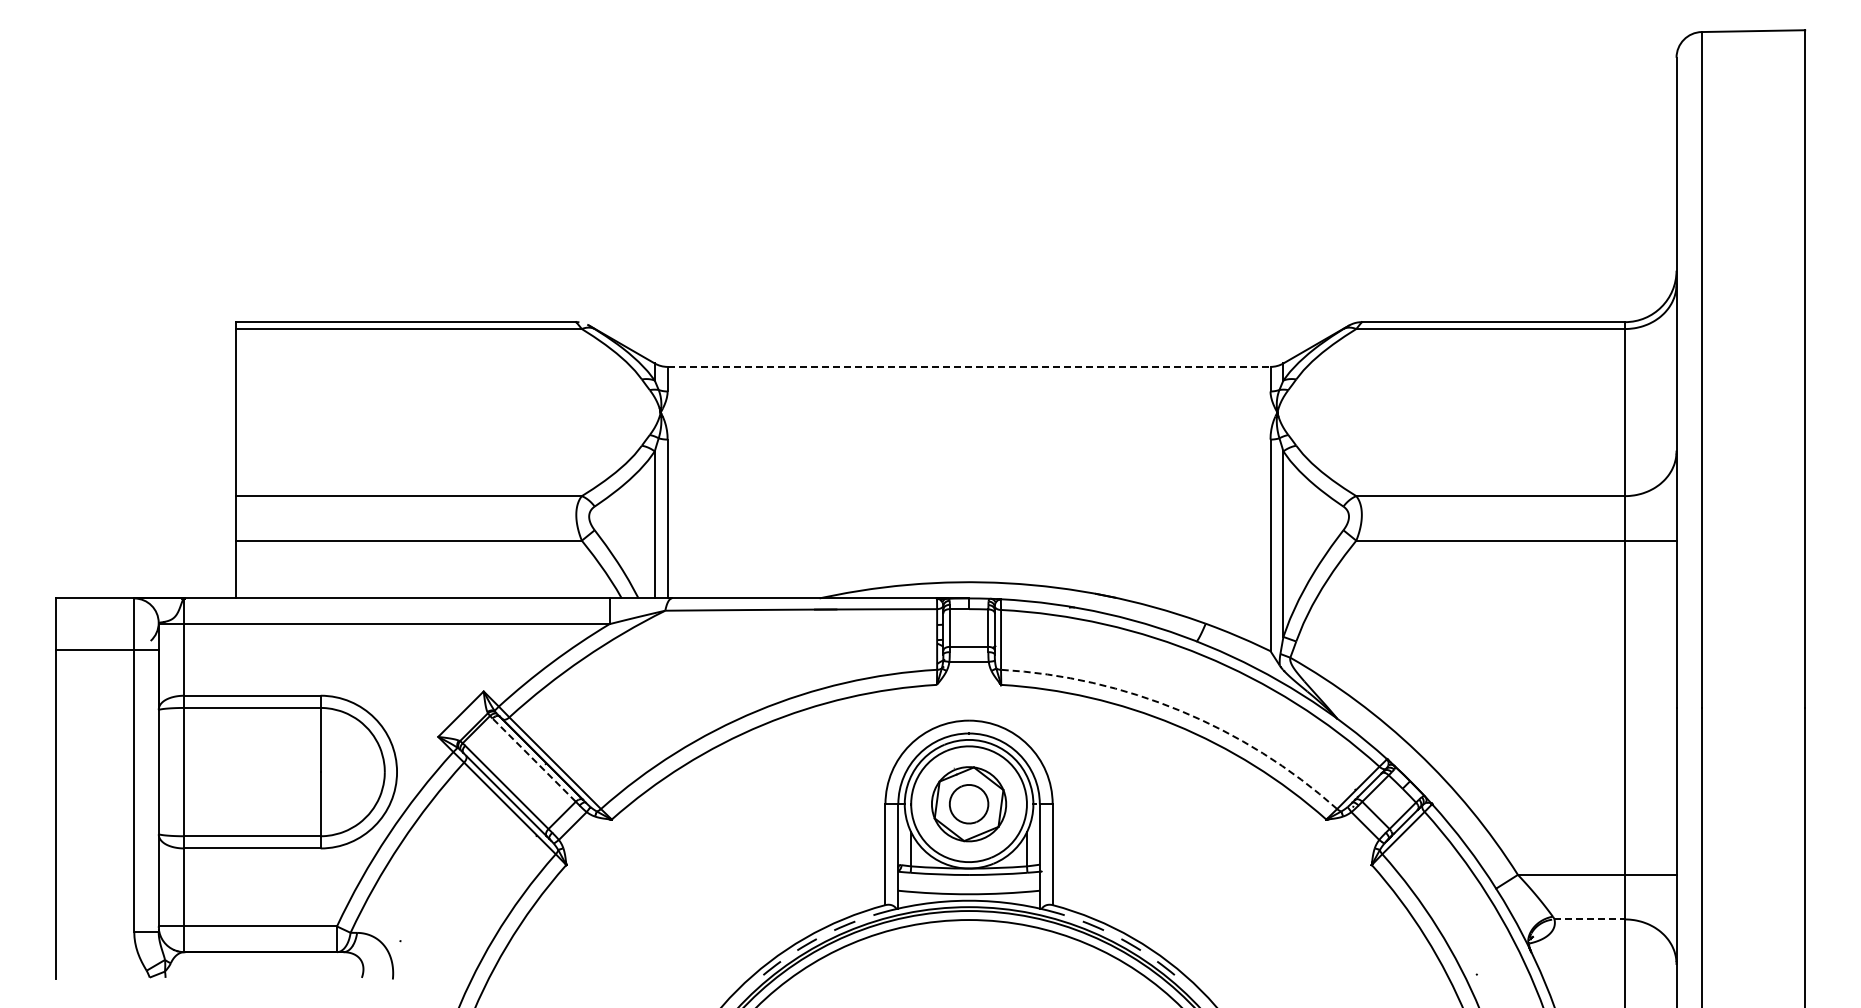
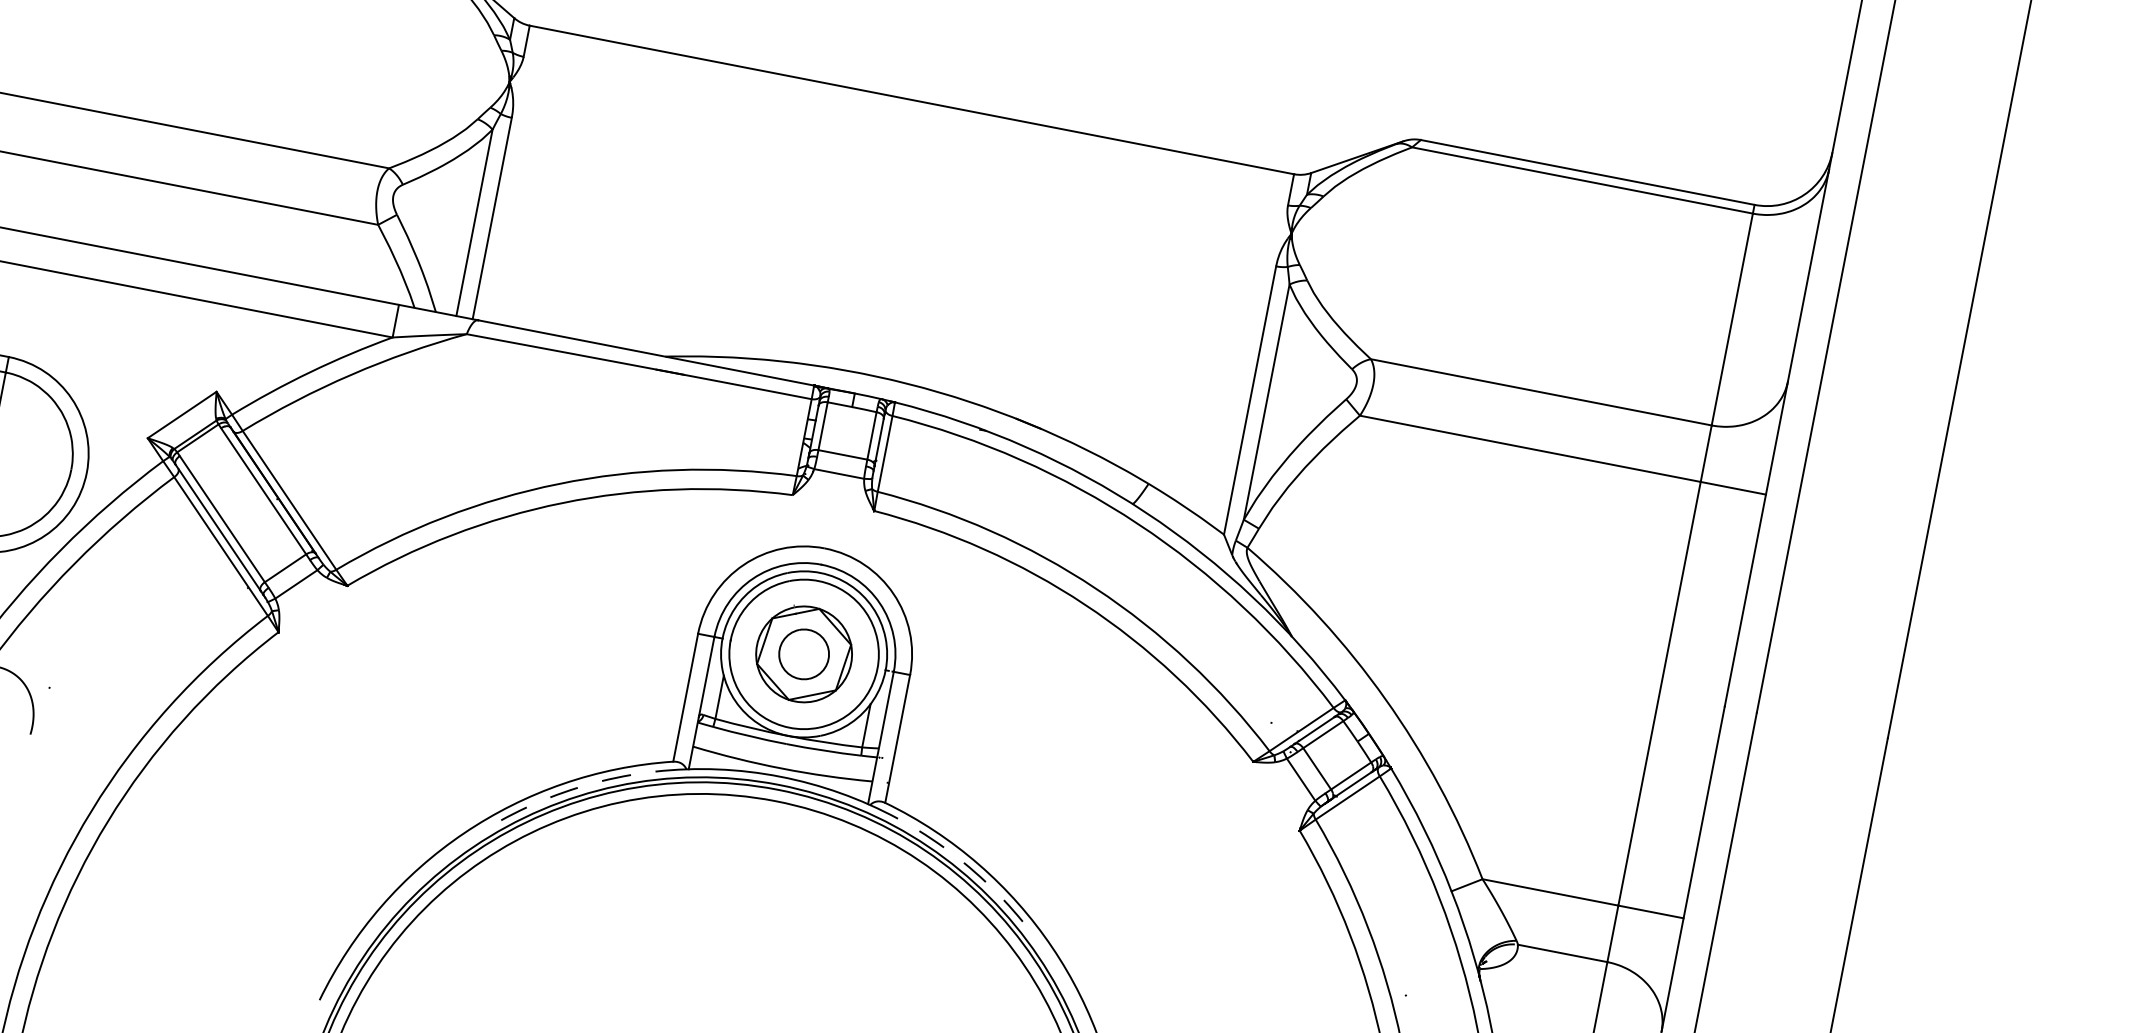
line: (969, 366) -> (912, 99), dashed -> solid
arc: (1180, 711) -> (1095, 588), dashed -> solid
line: (534, 760) -> (263, 491), dashed -> solid
line: (1590, 919) -> (1563, 953), dashed -> solid

